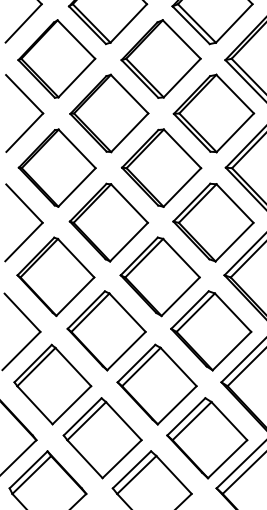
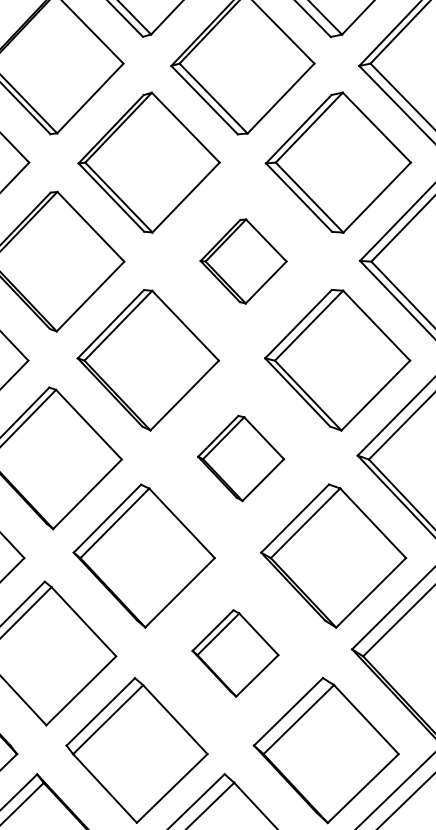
part: (161, 167) -> (243, 260), size x0.6
part: (159, 276) -> (239, 457), size x0.6
part: (156, 384) -> (234, 653), size x0.6

